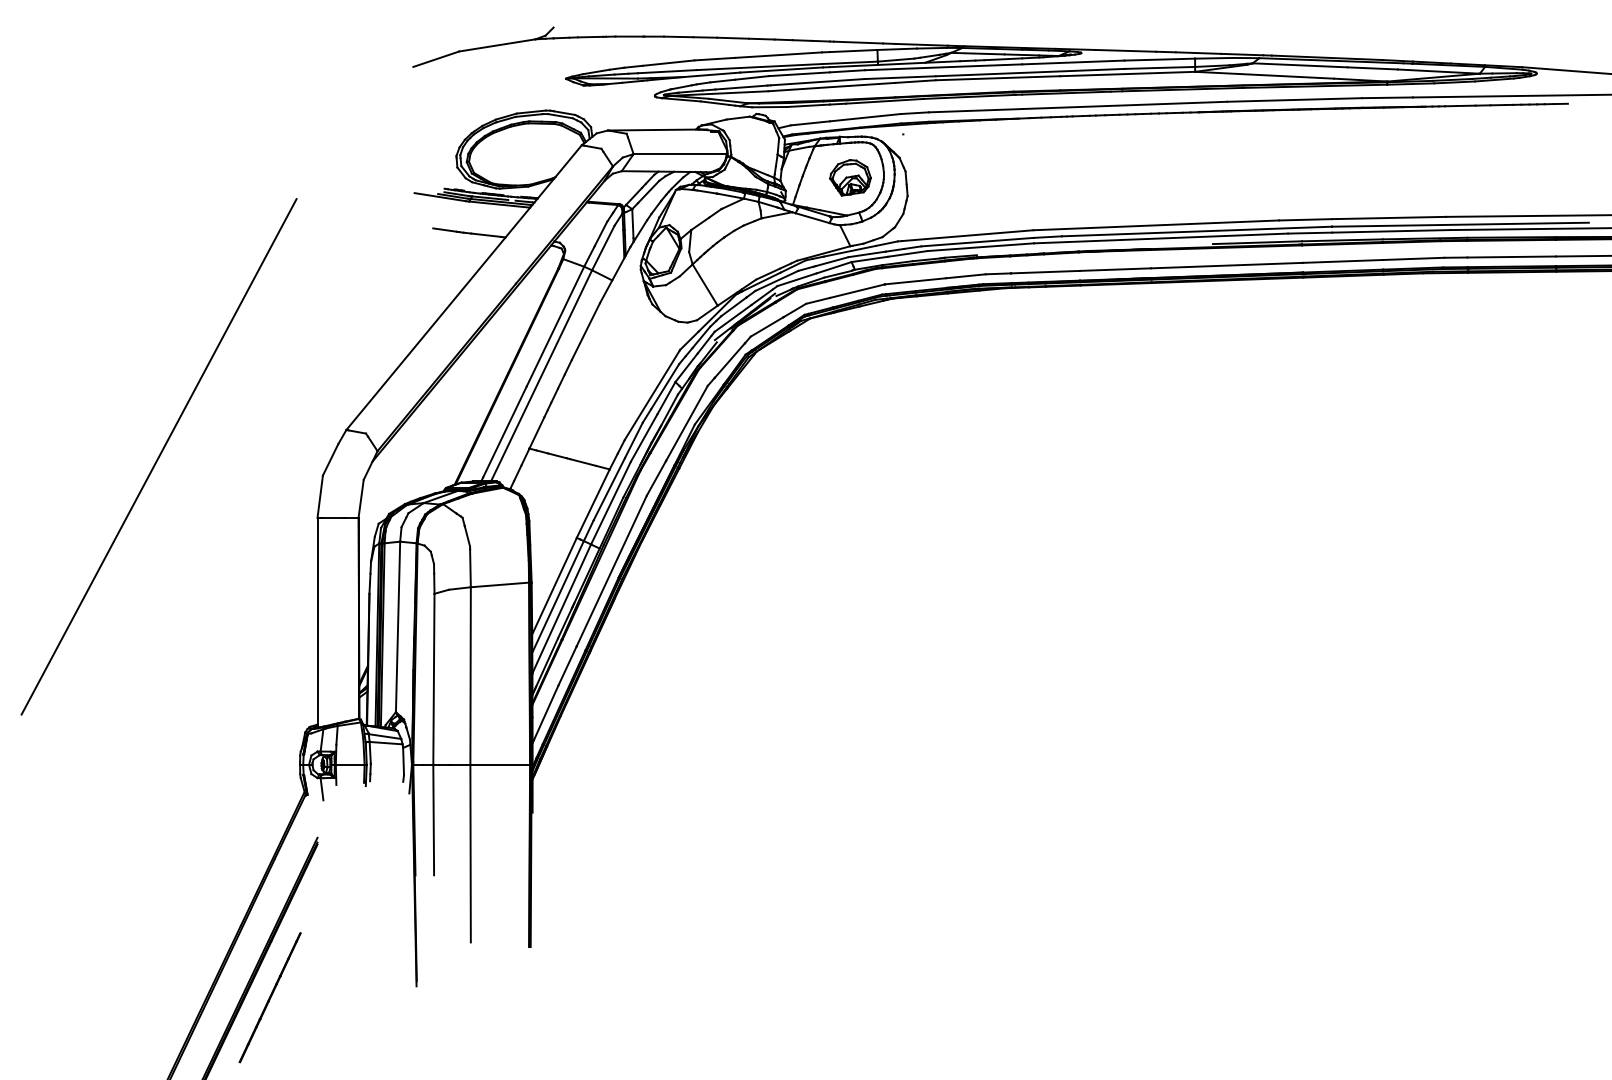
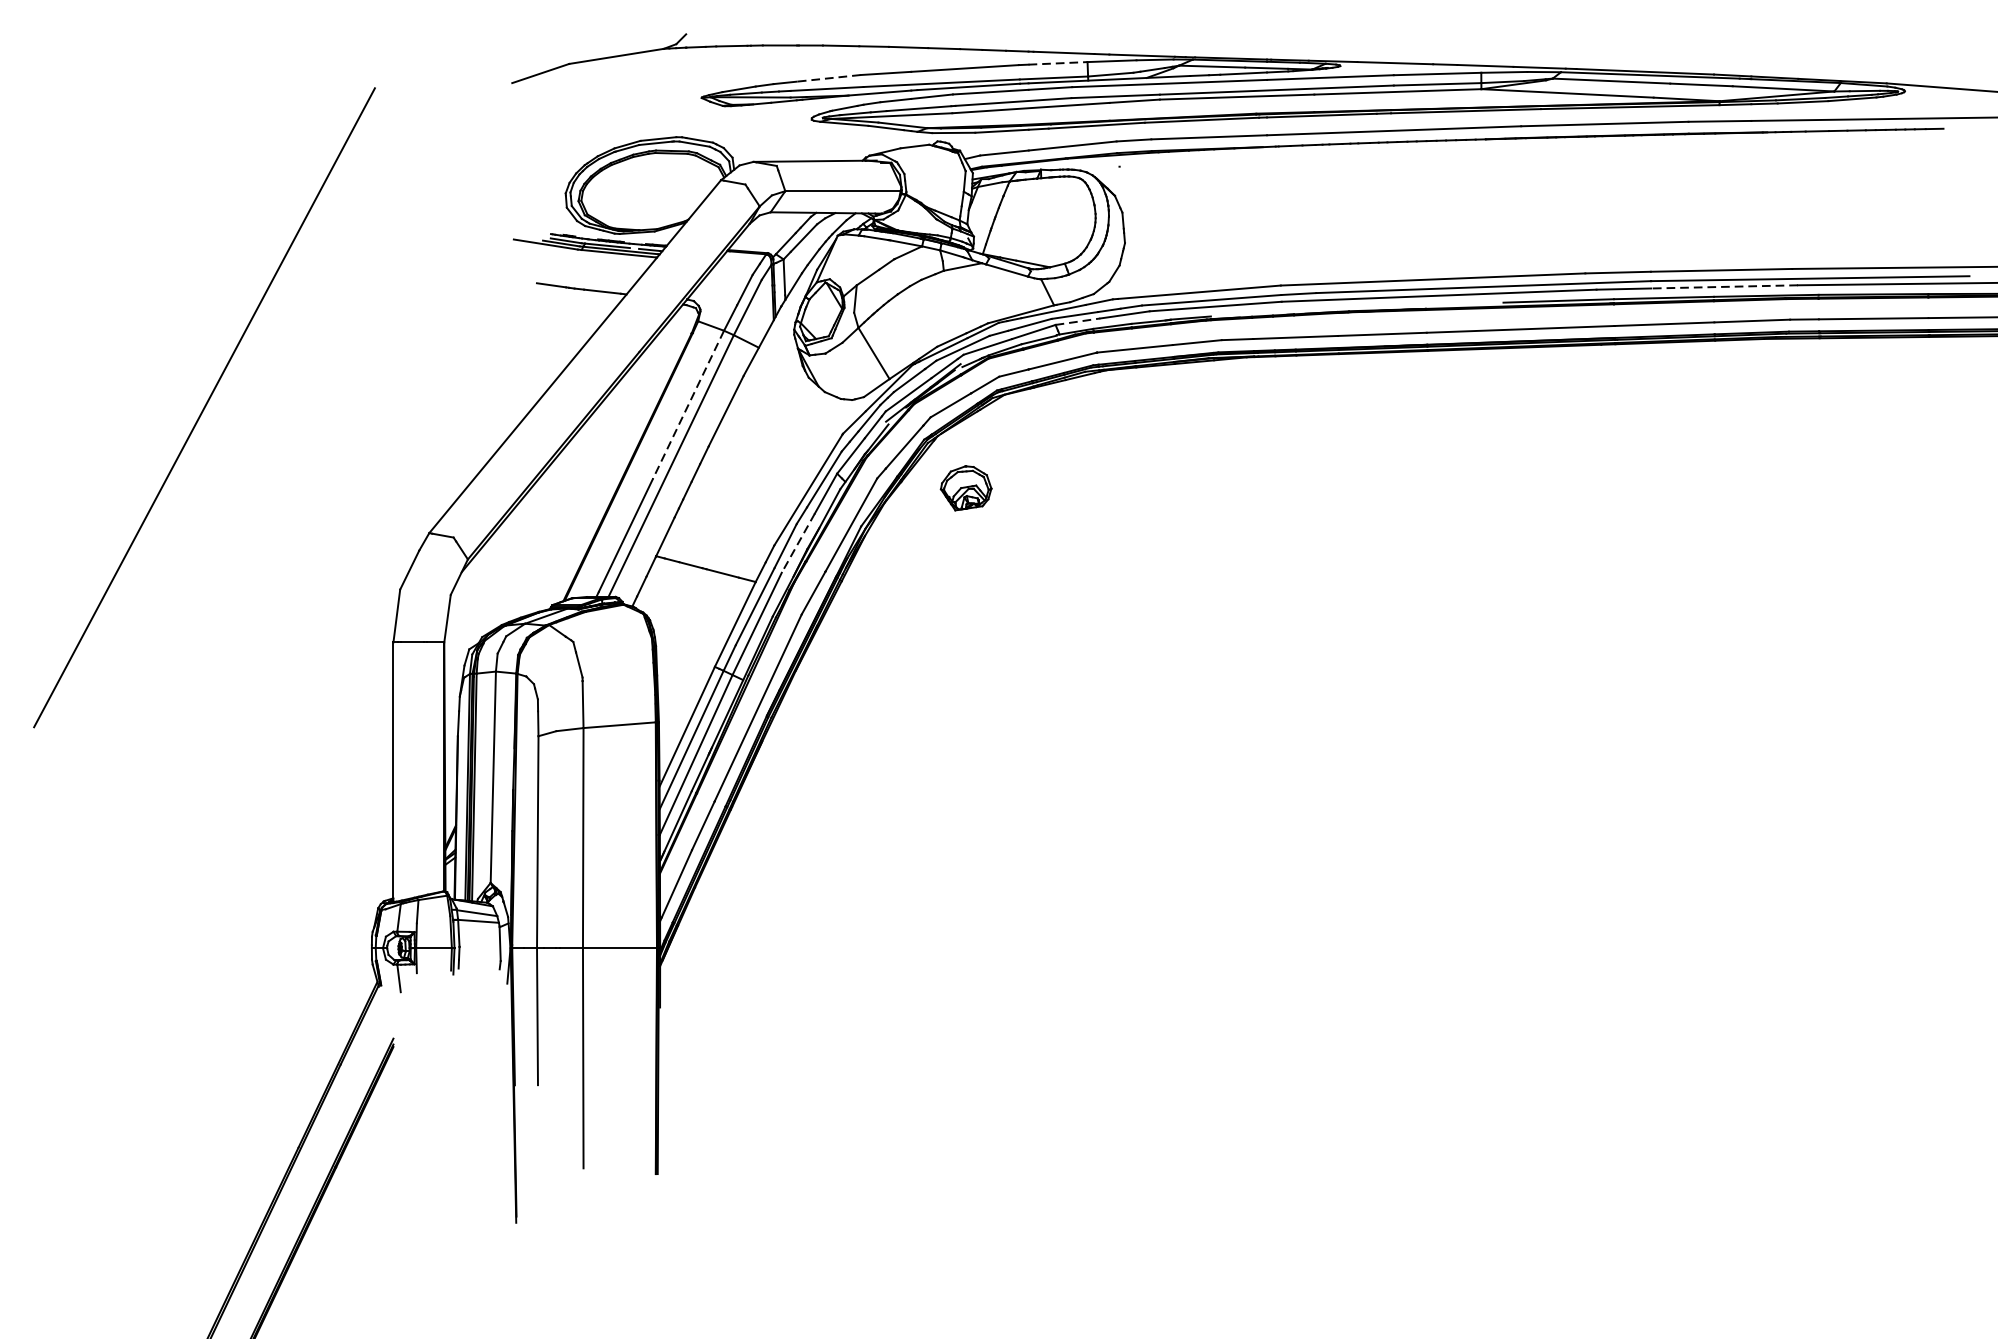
line: (853, 51) -> (1057, 63), solid -> dashed
line: (668, 63) -> (828, 78), solid -> dashed
part: (850, 177) -> (966, 487), moved
line: (1390, 231) -> (1723, 287), solid -> dashed
line: (870, 259) -> (1078, 321), solid -> dashed
line: (555, 327) -> (688, 406), solid -> dashed
line: (643, 438) -> (797, 543), solid -> dashed
line: (158, 456) -> (203, 407), moved
line: (269, 997) -> (333, 1236), removed

